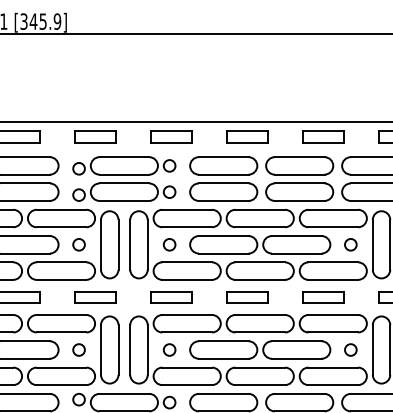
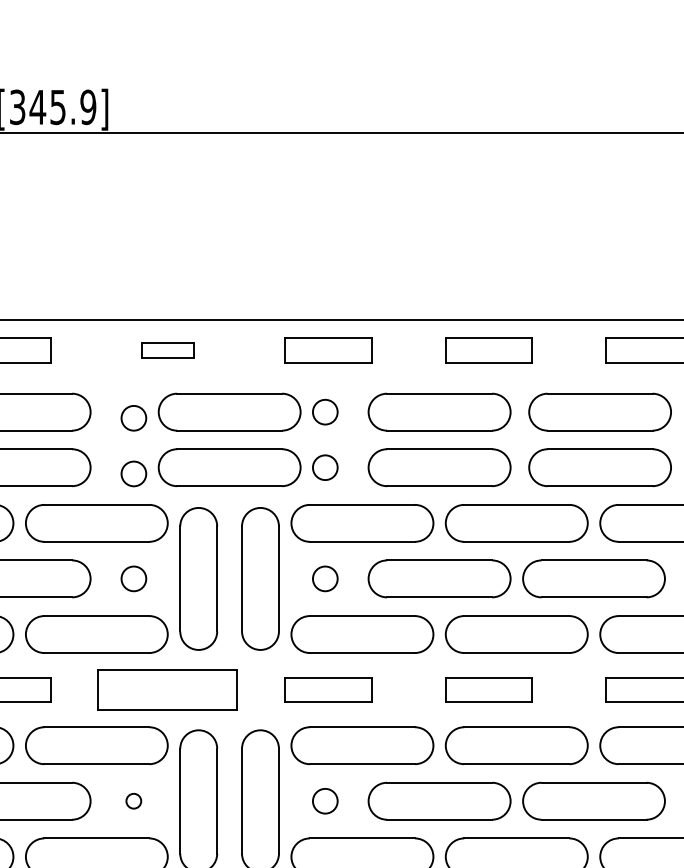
part: (95, 136) -> (168, 350), size x0.6
part: (95, 297) -> (168, 690), size x1.6
circle: (78, 349) -> (132, 800), size x0.6

